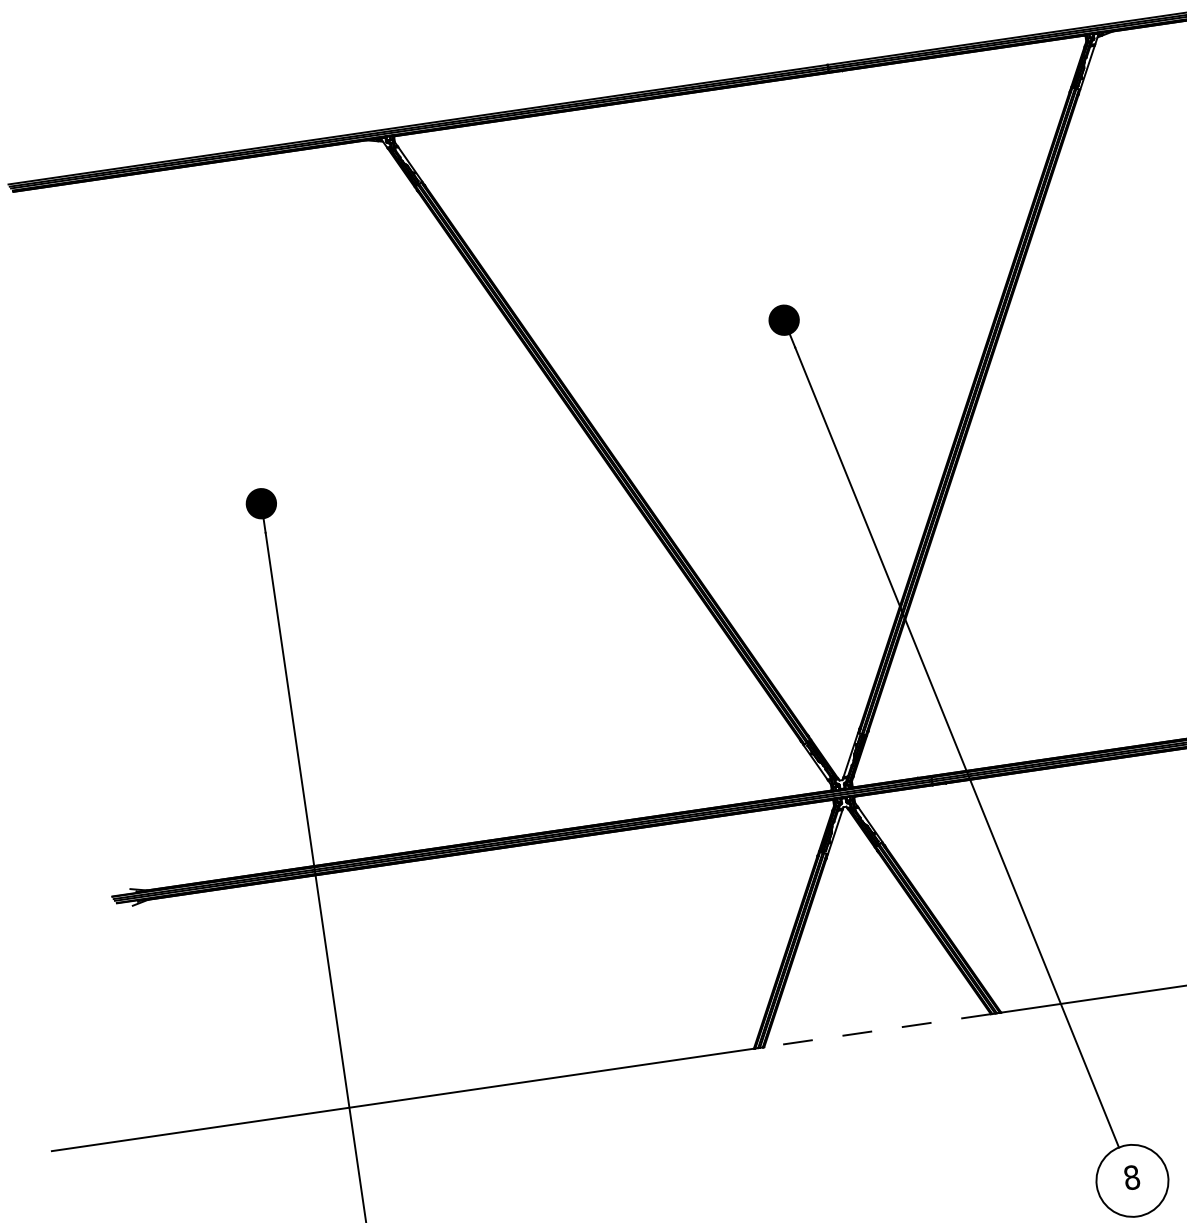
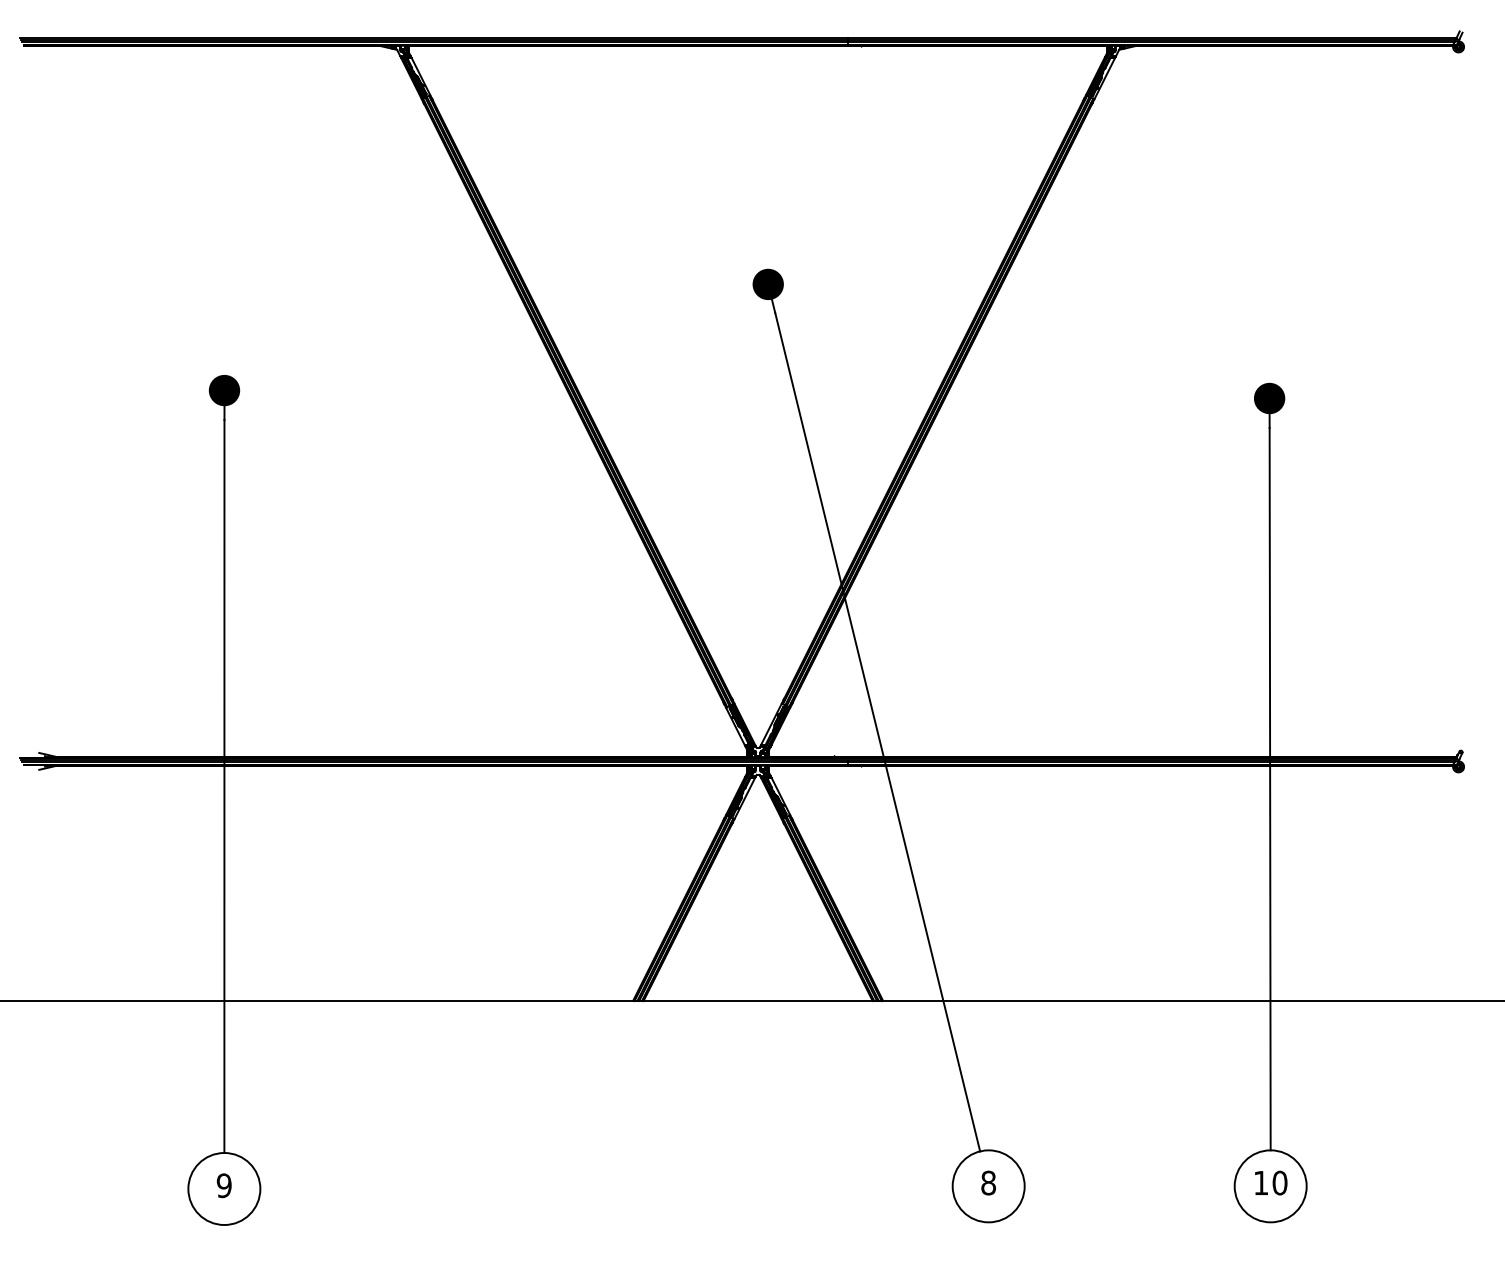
line: (877, 1030) -> (758, 1000), dashed -> solid

